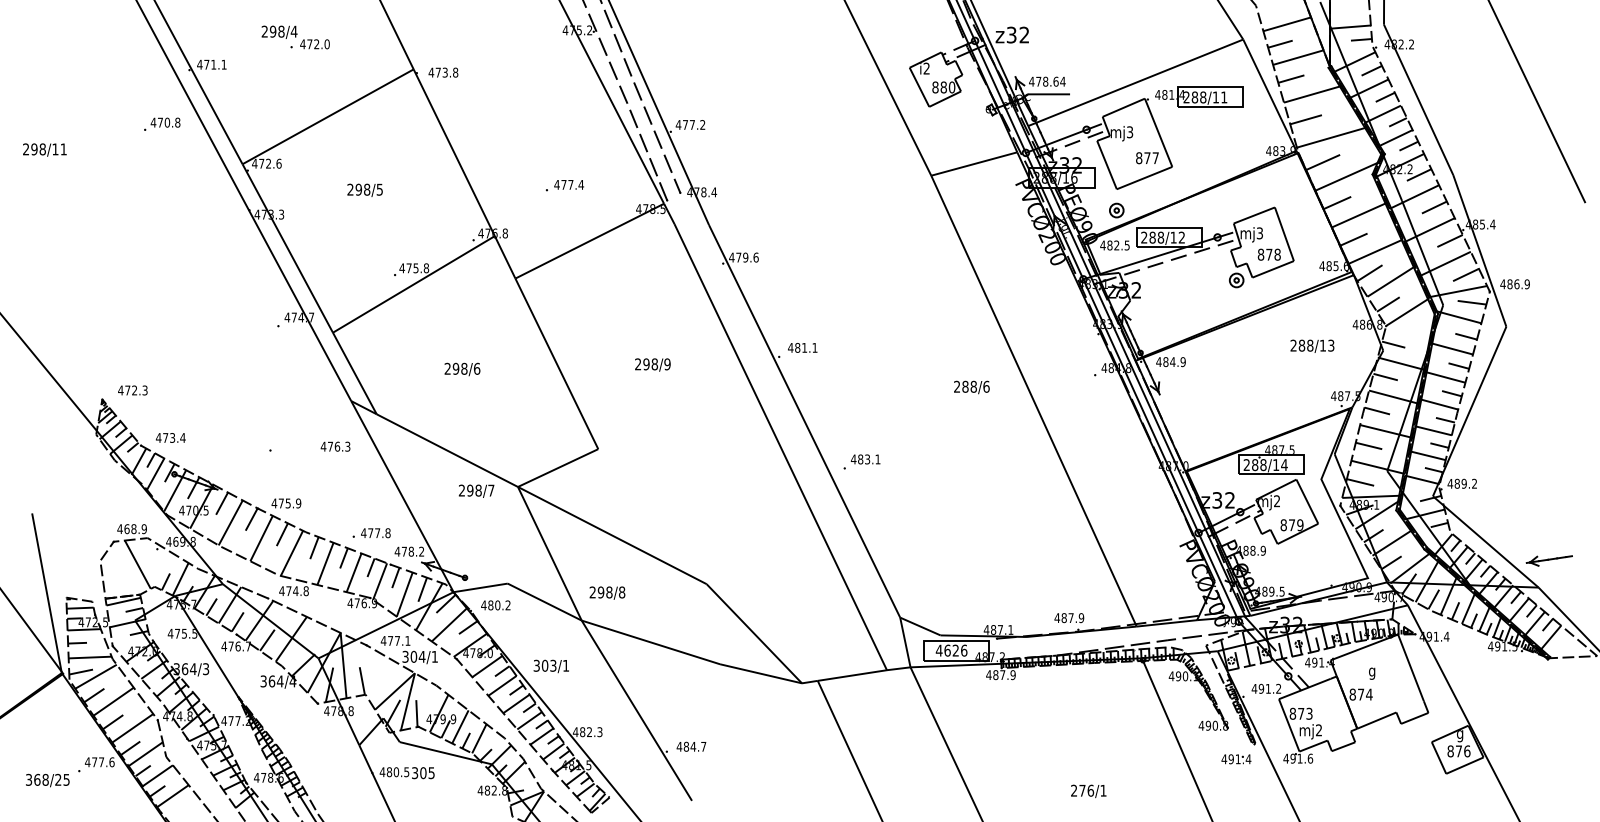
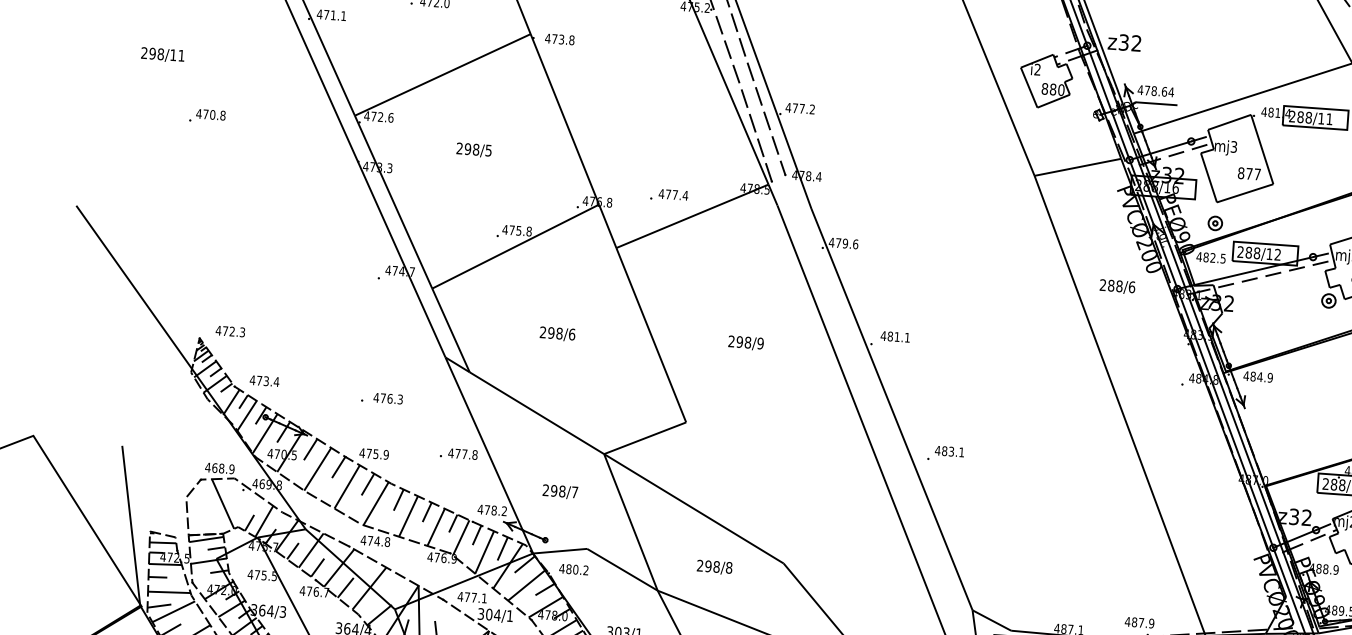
text: (162, 123) -> (207, 115), moved
text: (44, 149) -> (162, 54), moved
text: (564, 185) -> (668, 195), moved
text: (971, 387) -> (1117, 286), moved
text: (335, 446) -> (388, 398), moved
text: (476, 490) -> (560, 491), moved
text: (371, 533) -> (458, 454), moved
text: (607, 592) -> (714, 566), moved

